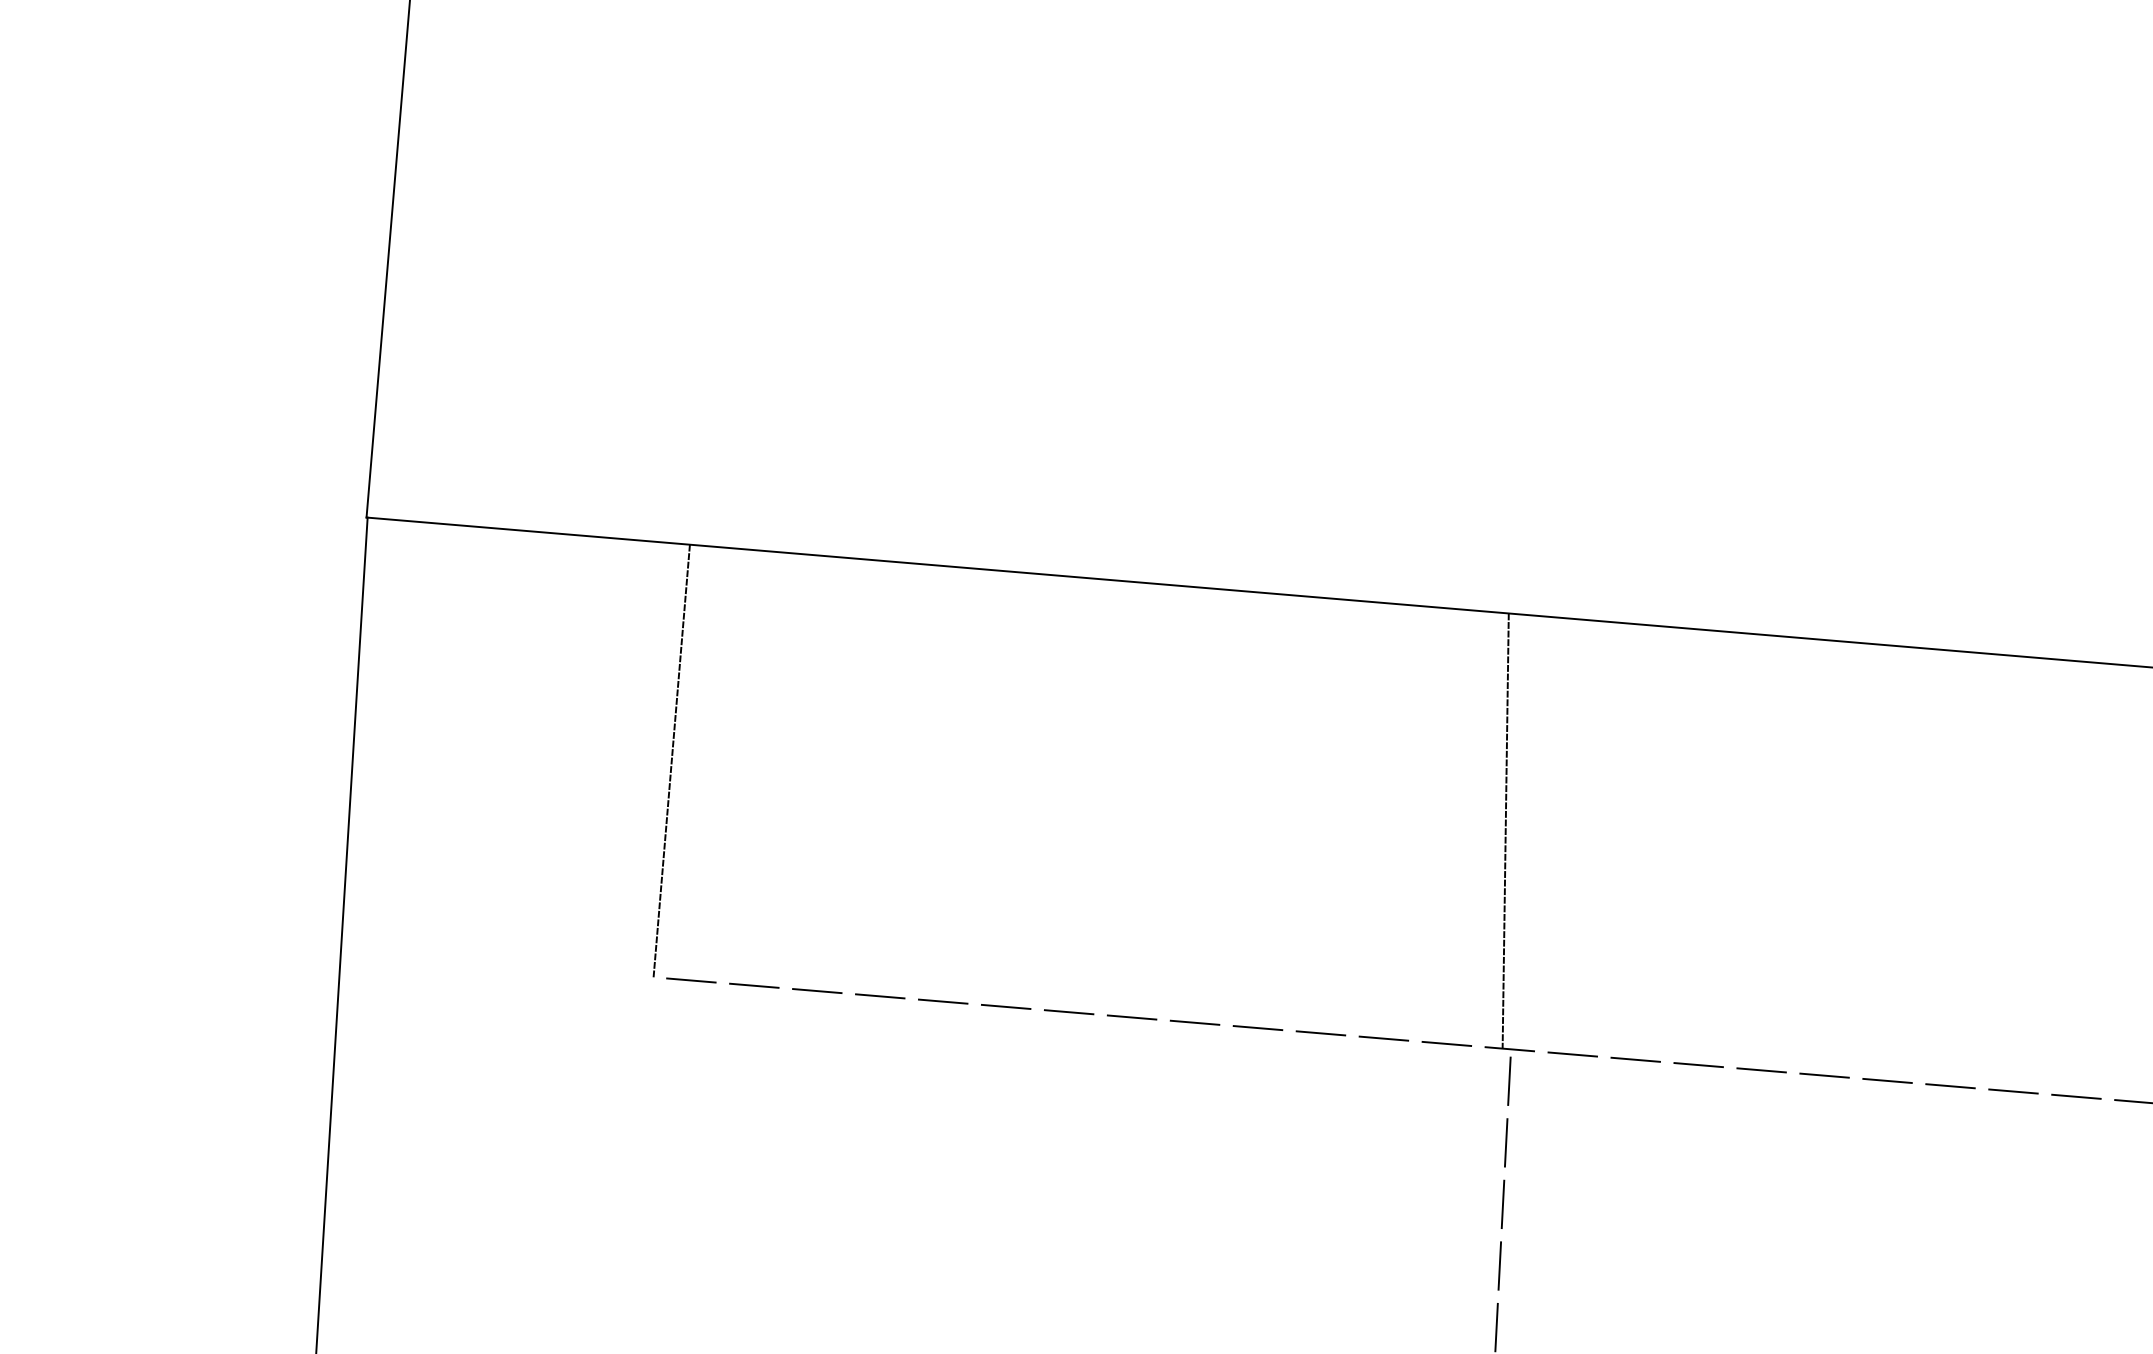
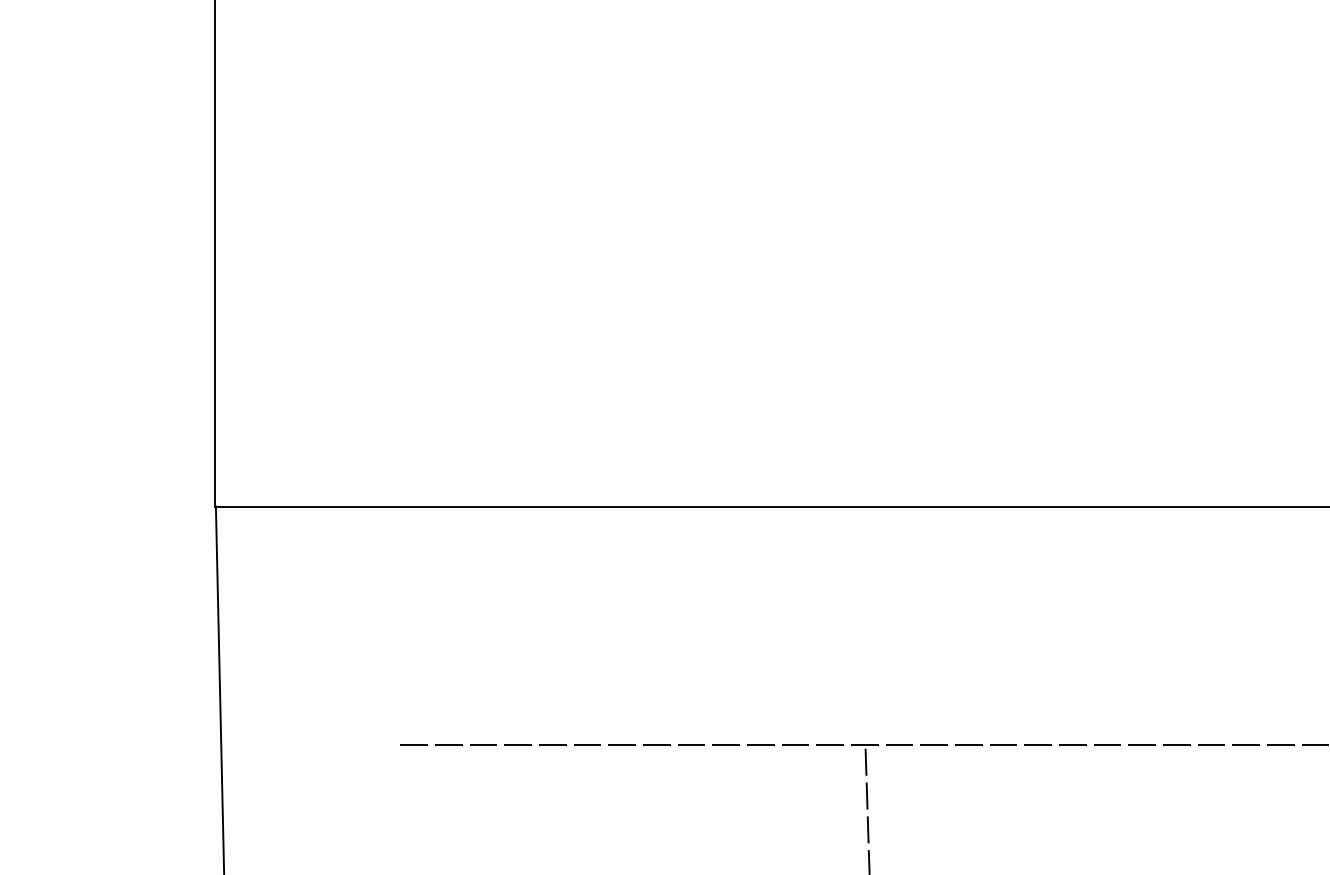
line: (672, 760) -> (393, 625), removed
line: (1505, 830) -> (852, 625), removed

